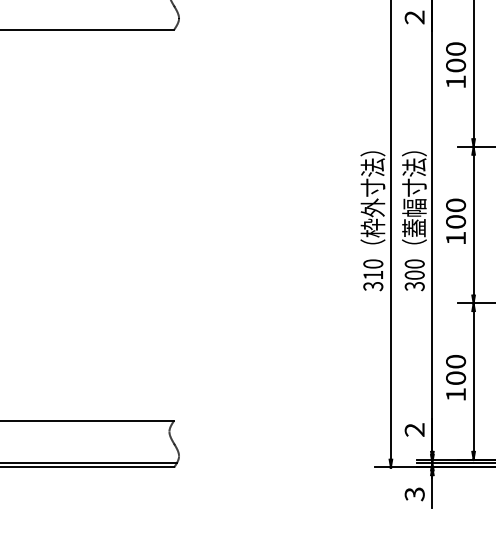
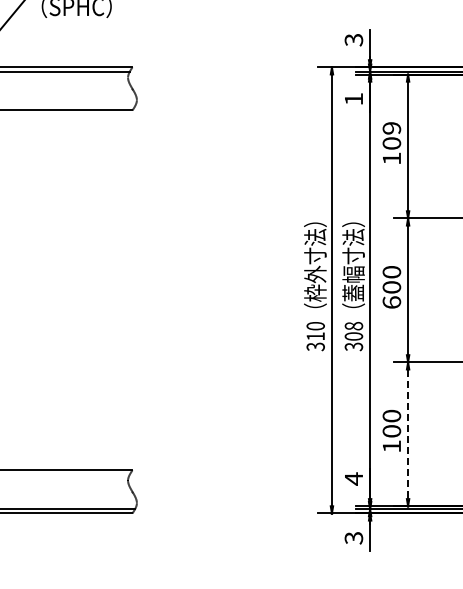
text: (414, 17) -> (353, 99), 2 -> 1
text: (455, 49) -> (391, 128), 100 -> 109
text: (455, 238) -> (391, 302), 100 -> 600
text: (414, 263) -> (353, 325), 300 -> 308
line: (474, 381) -> (408, 434), solid -> dashed
text: (414, 429) -> (353, 478), 2 -> 4

